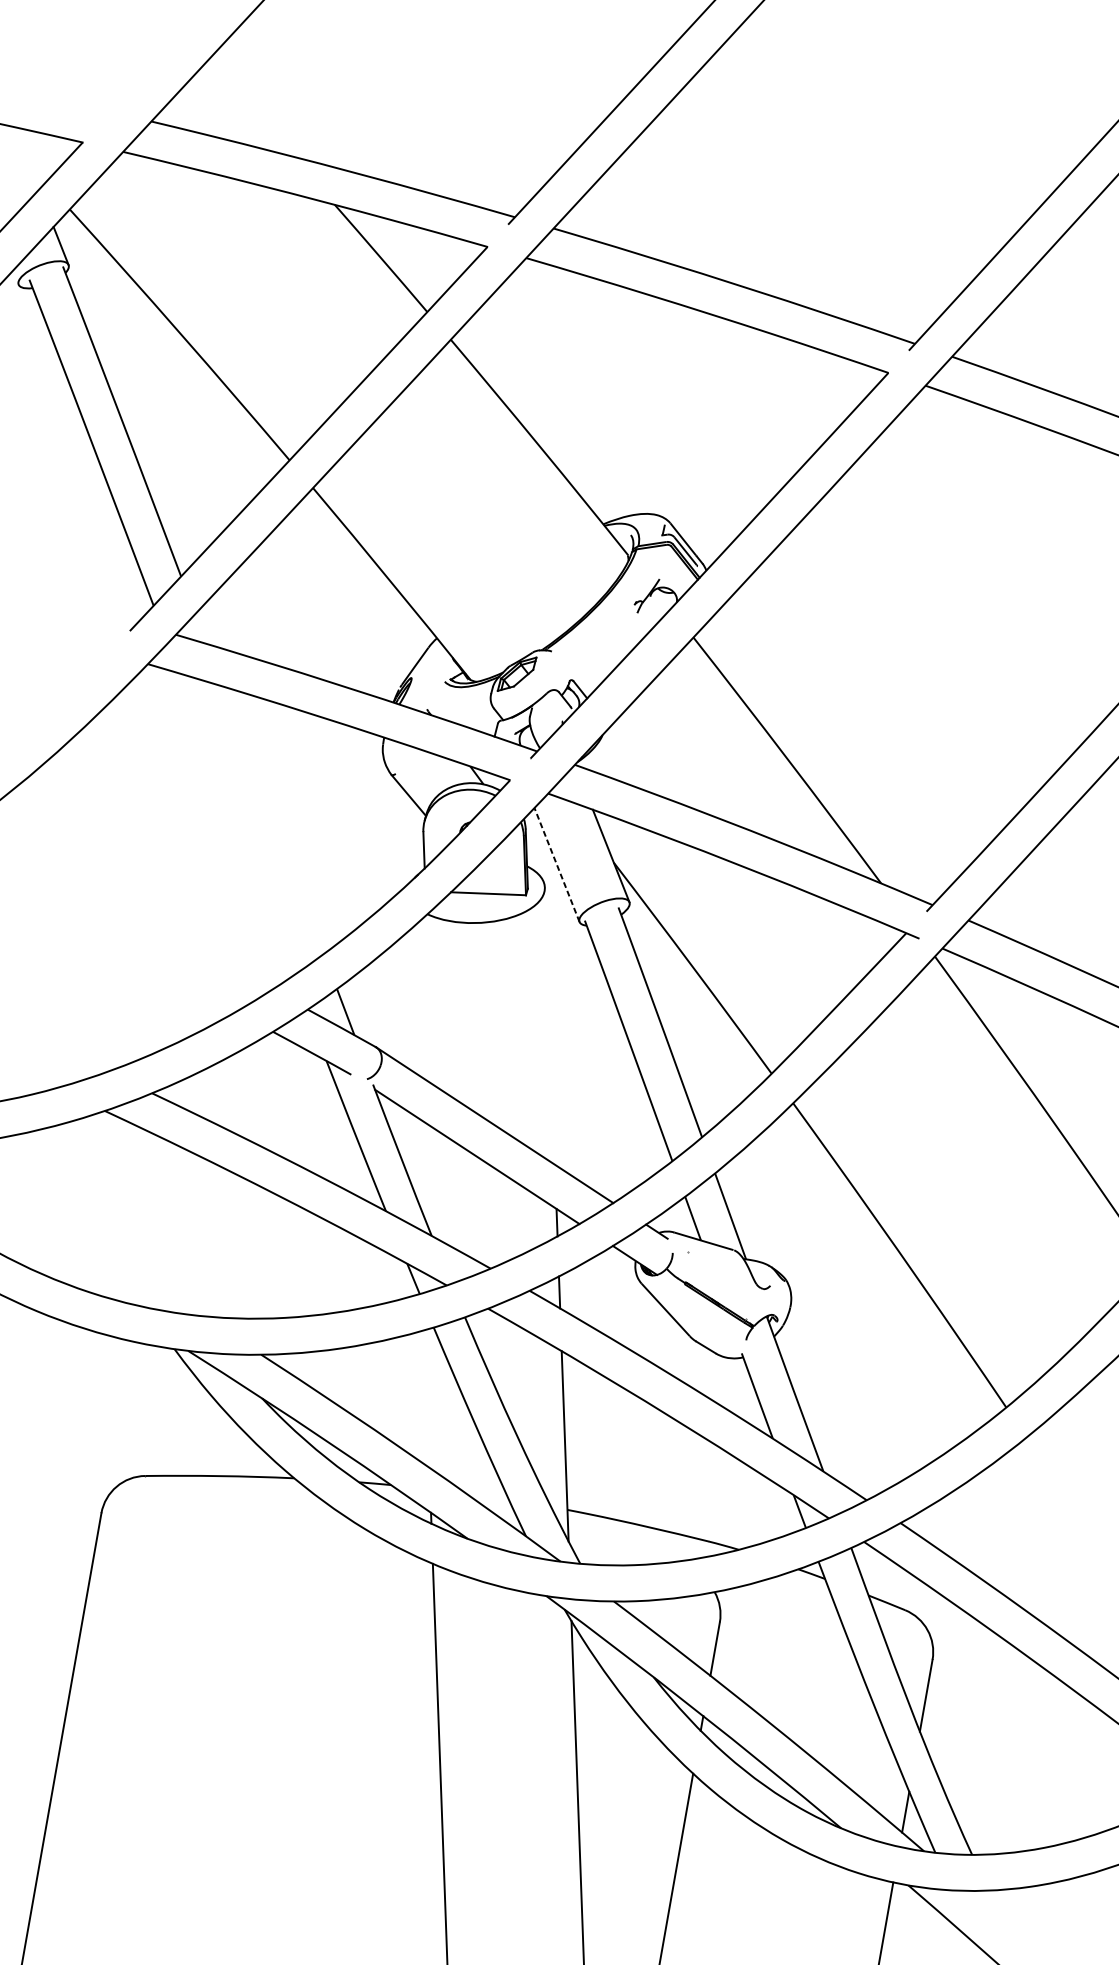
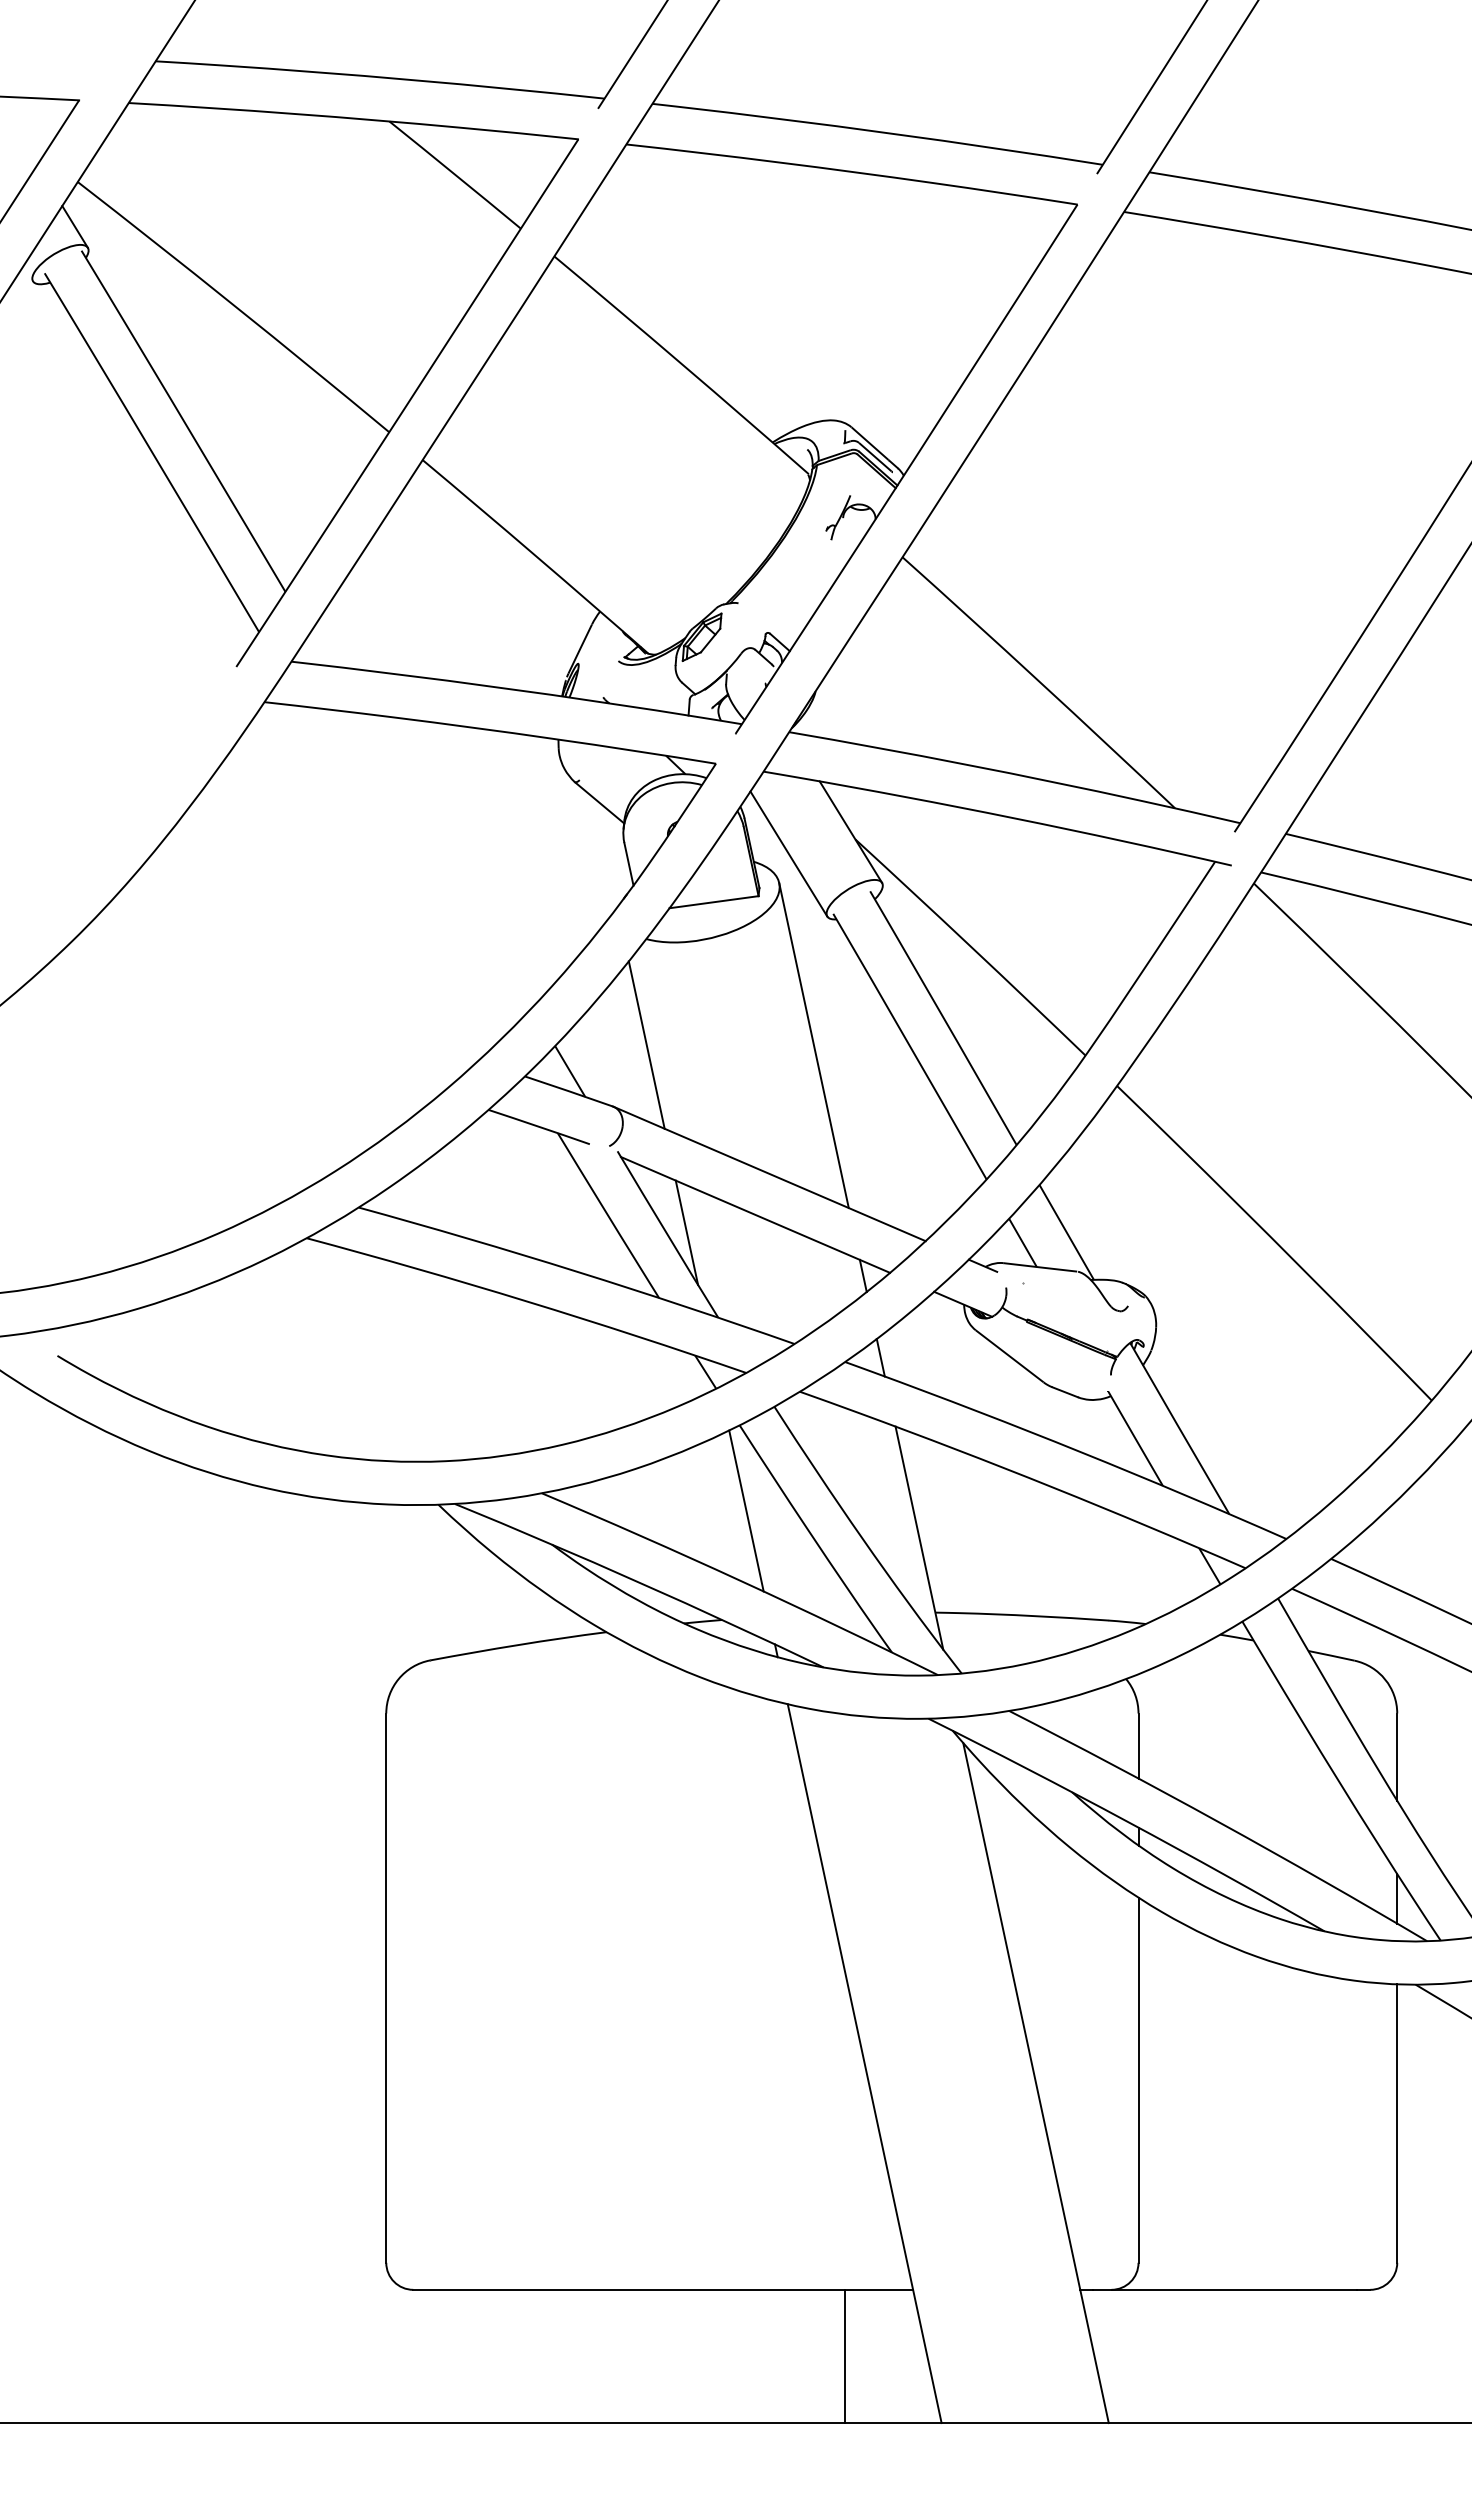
line: (556, 864) -> (788, 853), dashed -> solid
line: (412, 1000) -> (646, 1044), added
line: (549, 1025) -> (813, 1045), added
line: (417, 1161) -> (686, 1232), added
line: (427, 1398) -> (746, 1510), added

